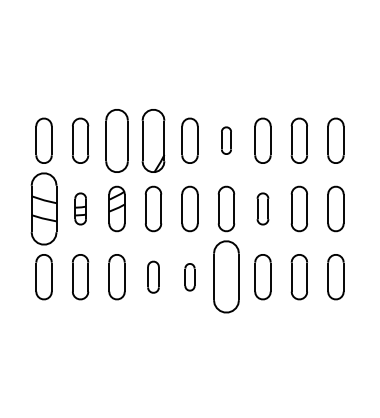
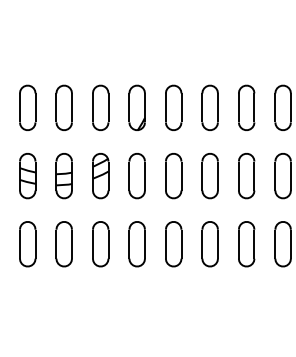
part: (116, 140) -> (100, 107), size x0.71
part: (153, 140) -> (137, 107), size x0.71
part: (226, 140) -> (210, 107), size x1.67
part: (43, 208) -> (27, 175), size x0.62
part: (80, 208) -> (64, 175), size x1.43
part: (262, 208) -> (246, 175), size x1.43
part: (153, 277) -> (137, 244), size x1.43
part: (189, 277) -> (173, 244), size x1.67
part: (226, 277) -> (210, 244), size x0.62

